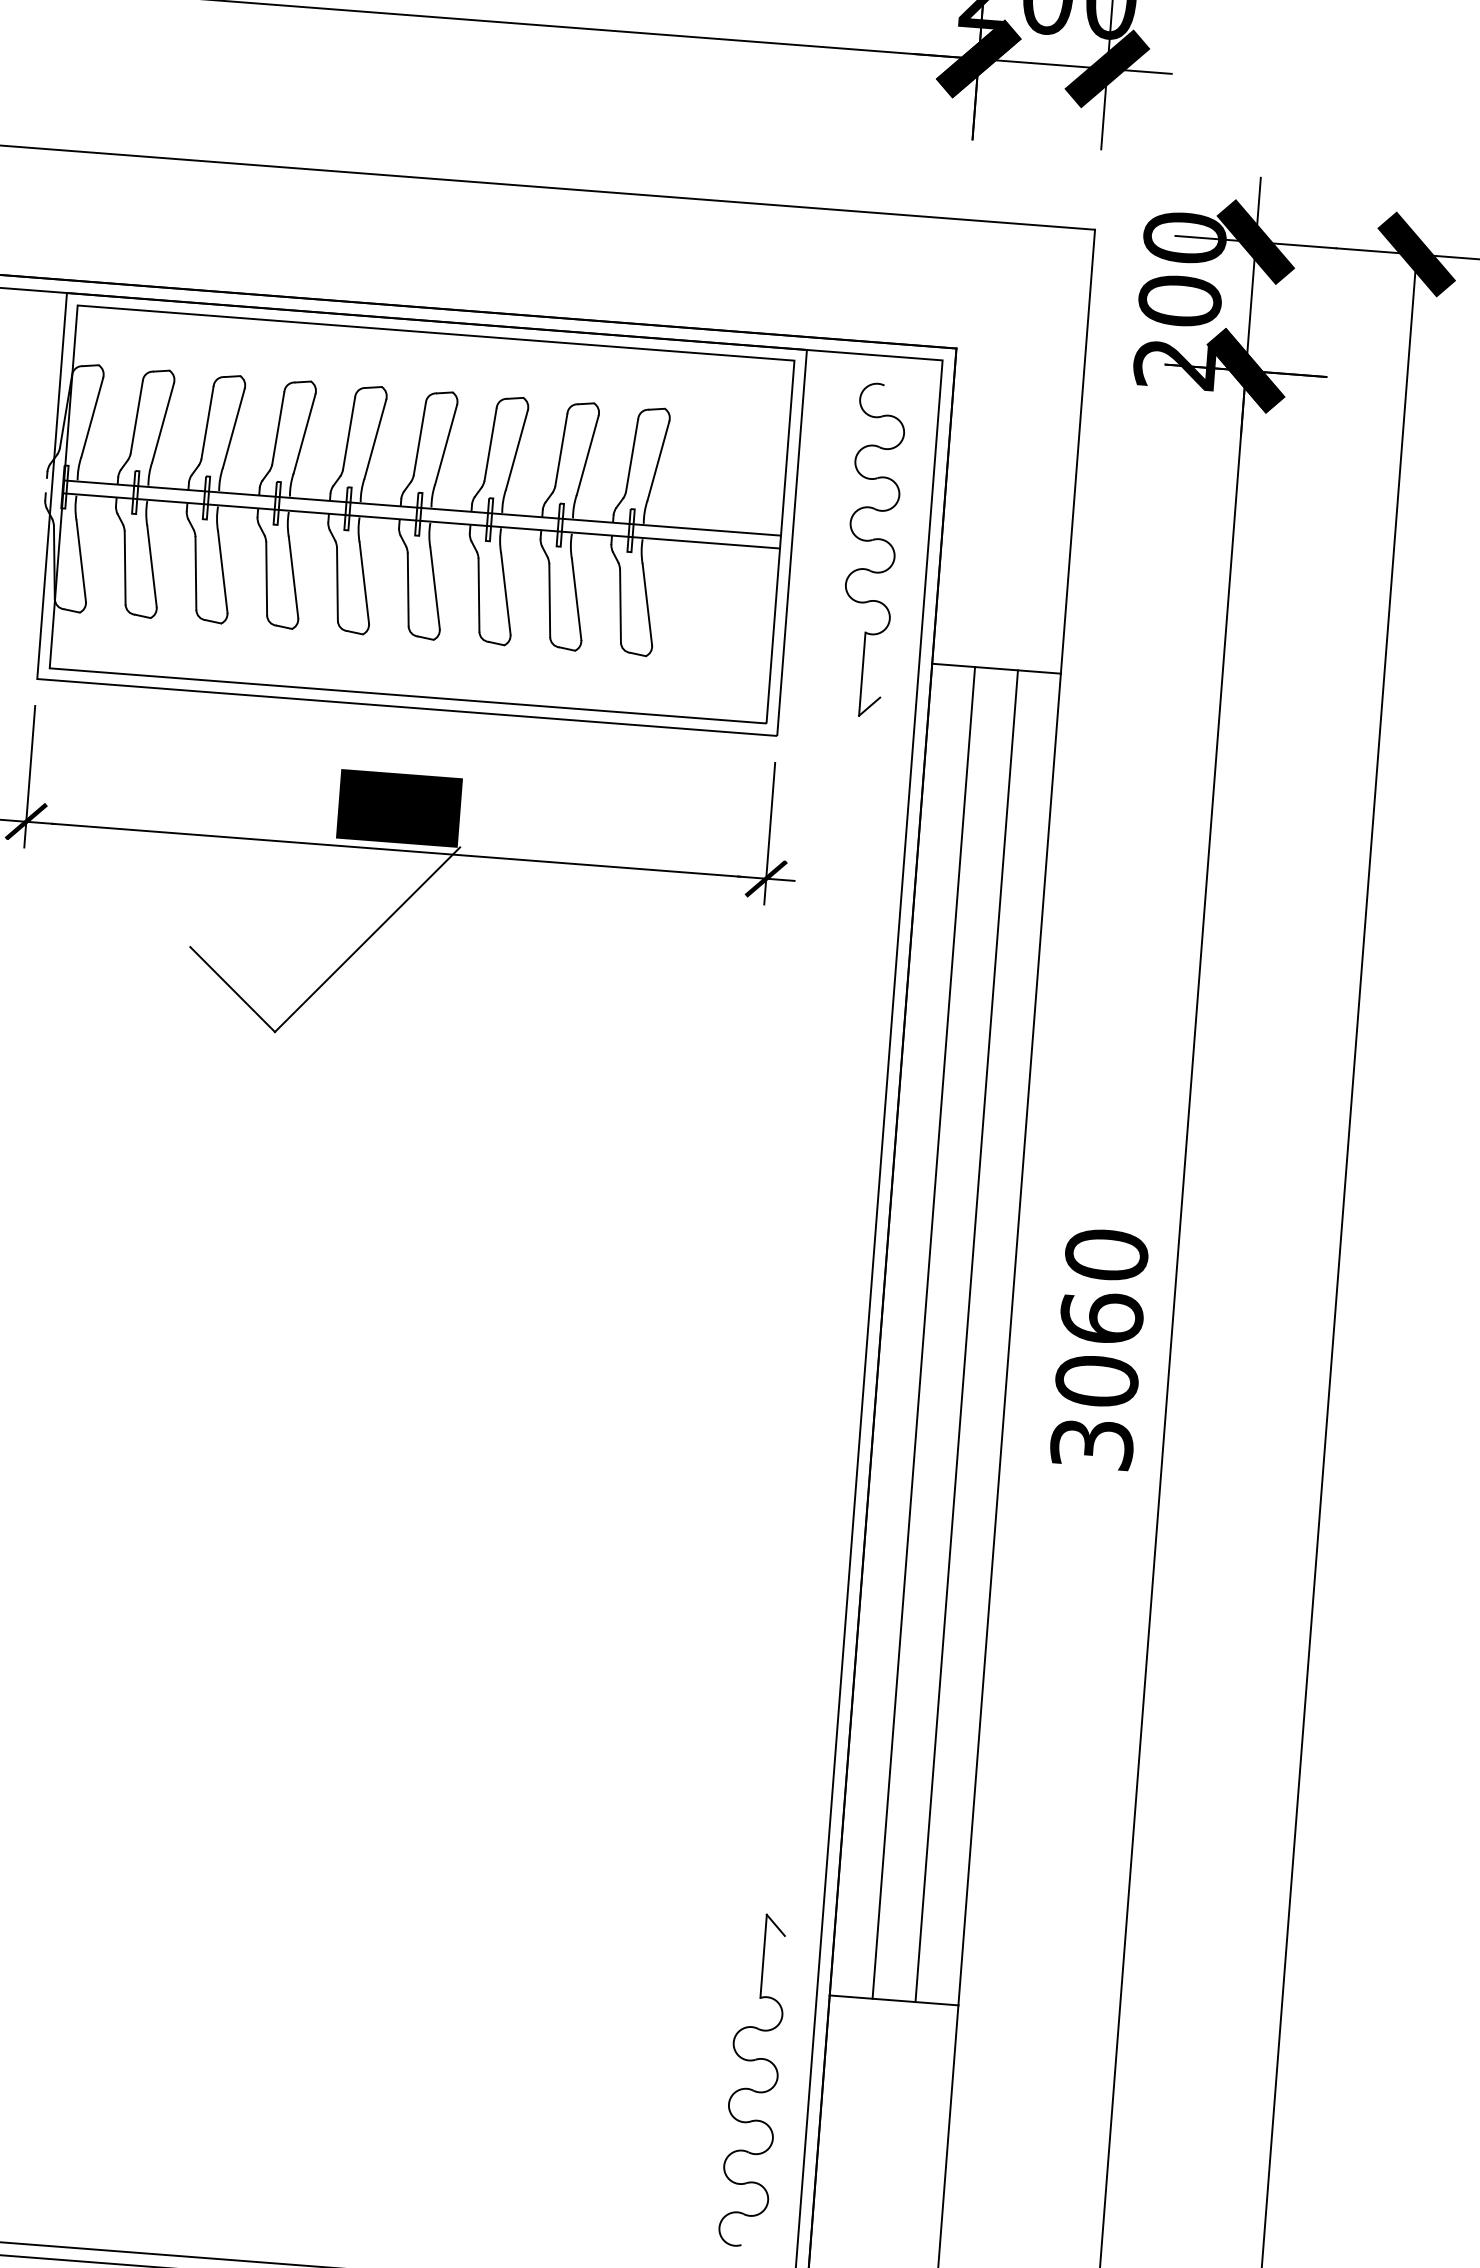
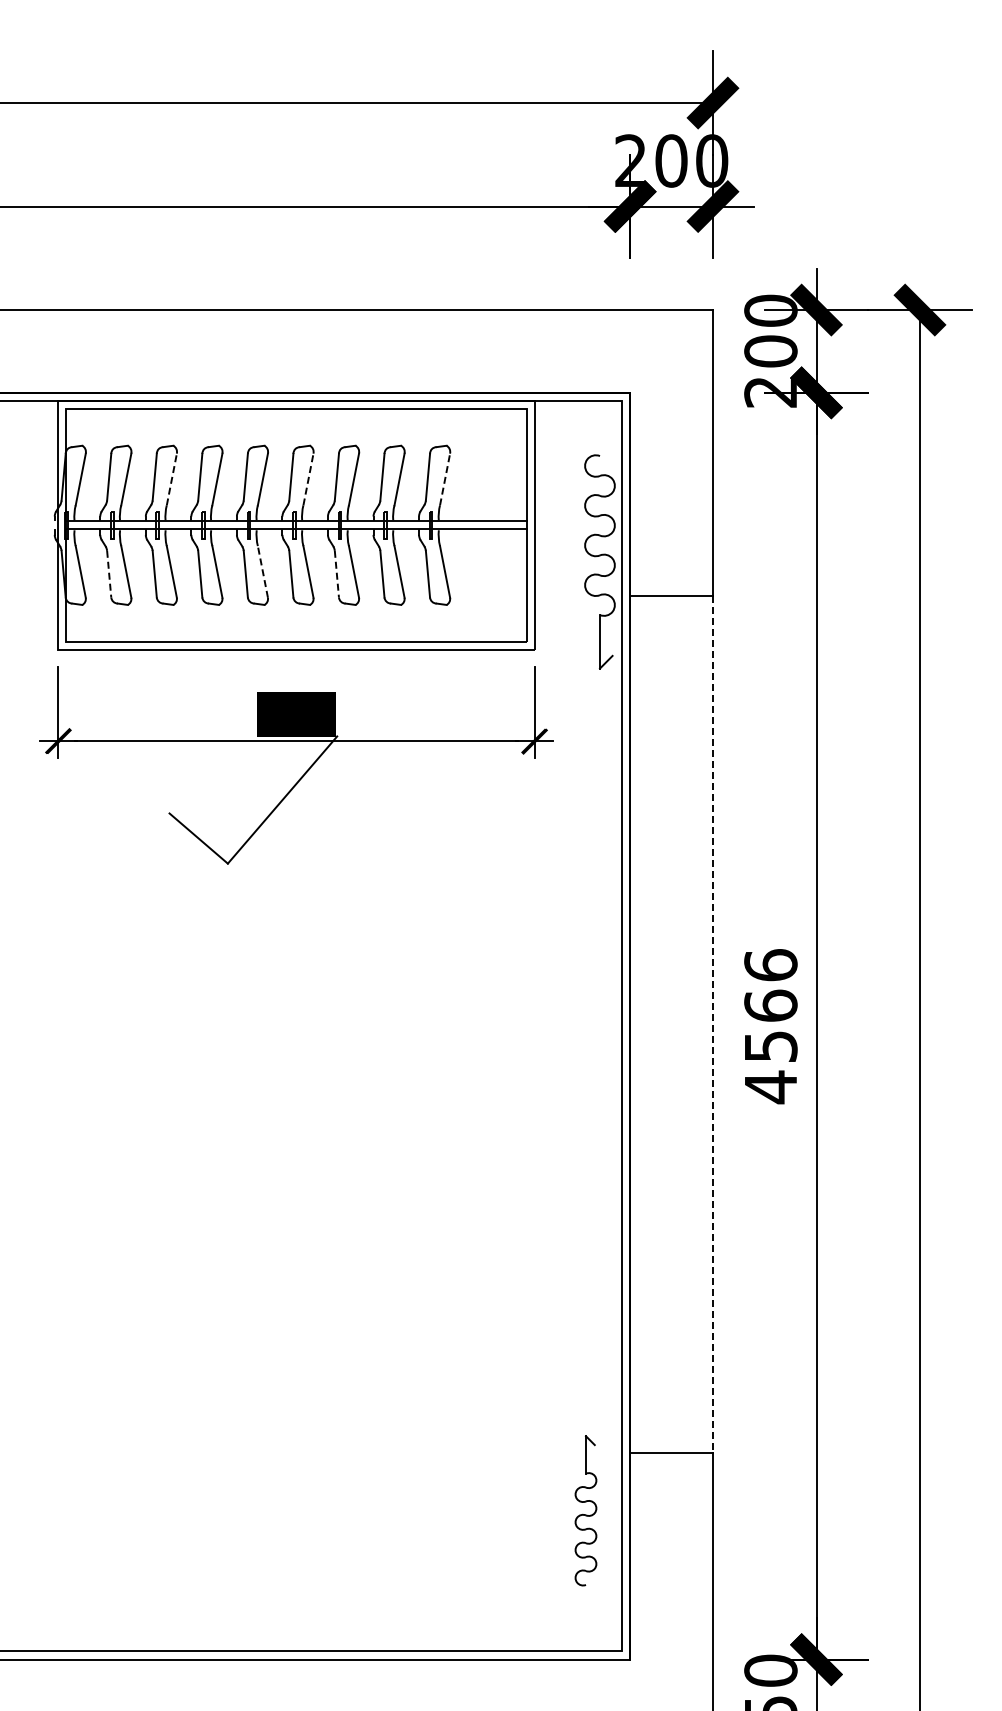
line: (233, 428) -> (171, 479), solid -> dashed
line: (446, 444) -> (308, 479), solid -> dashed
line: (659, 461) -> (445, 479), solid -> dashed
part: (871, 549) -> (599, 561), moved
line: (125, 568) -> (109, 574), solid -> dashed
line: (363, 582) -> (262, 571), solid -> dashed
line: (478, 595) -> (336, 574), solid -> dashed
line: (923, 1331) -> (657, 1023), removed
line: (967, 1335) -> (685, 1023), removed
line: (1008, 1339) -> (712, 1024), solid -> dashed
text: (1098, 1349) -> (770, 1026), 3060 -> 4566
part: (753, 2080) -> (585, 1510), size x0.7

